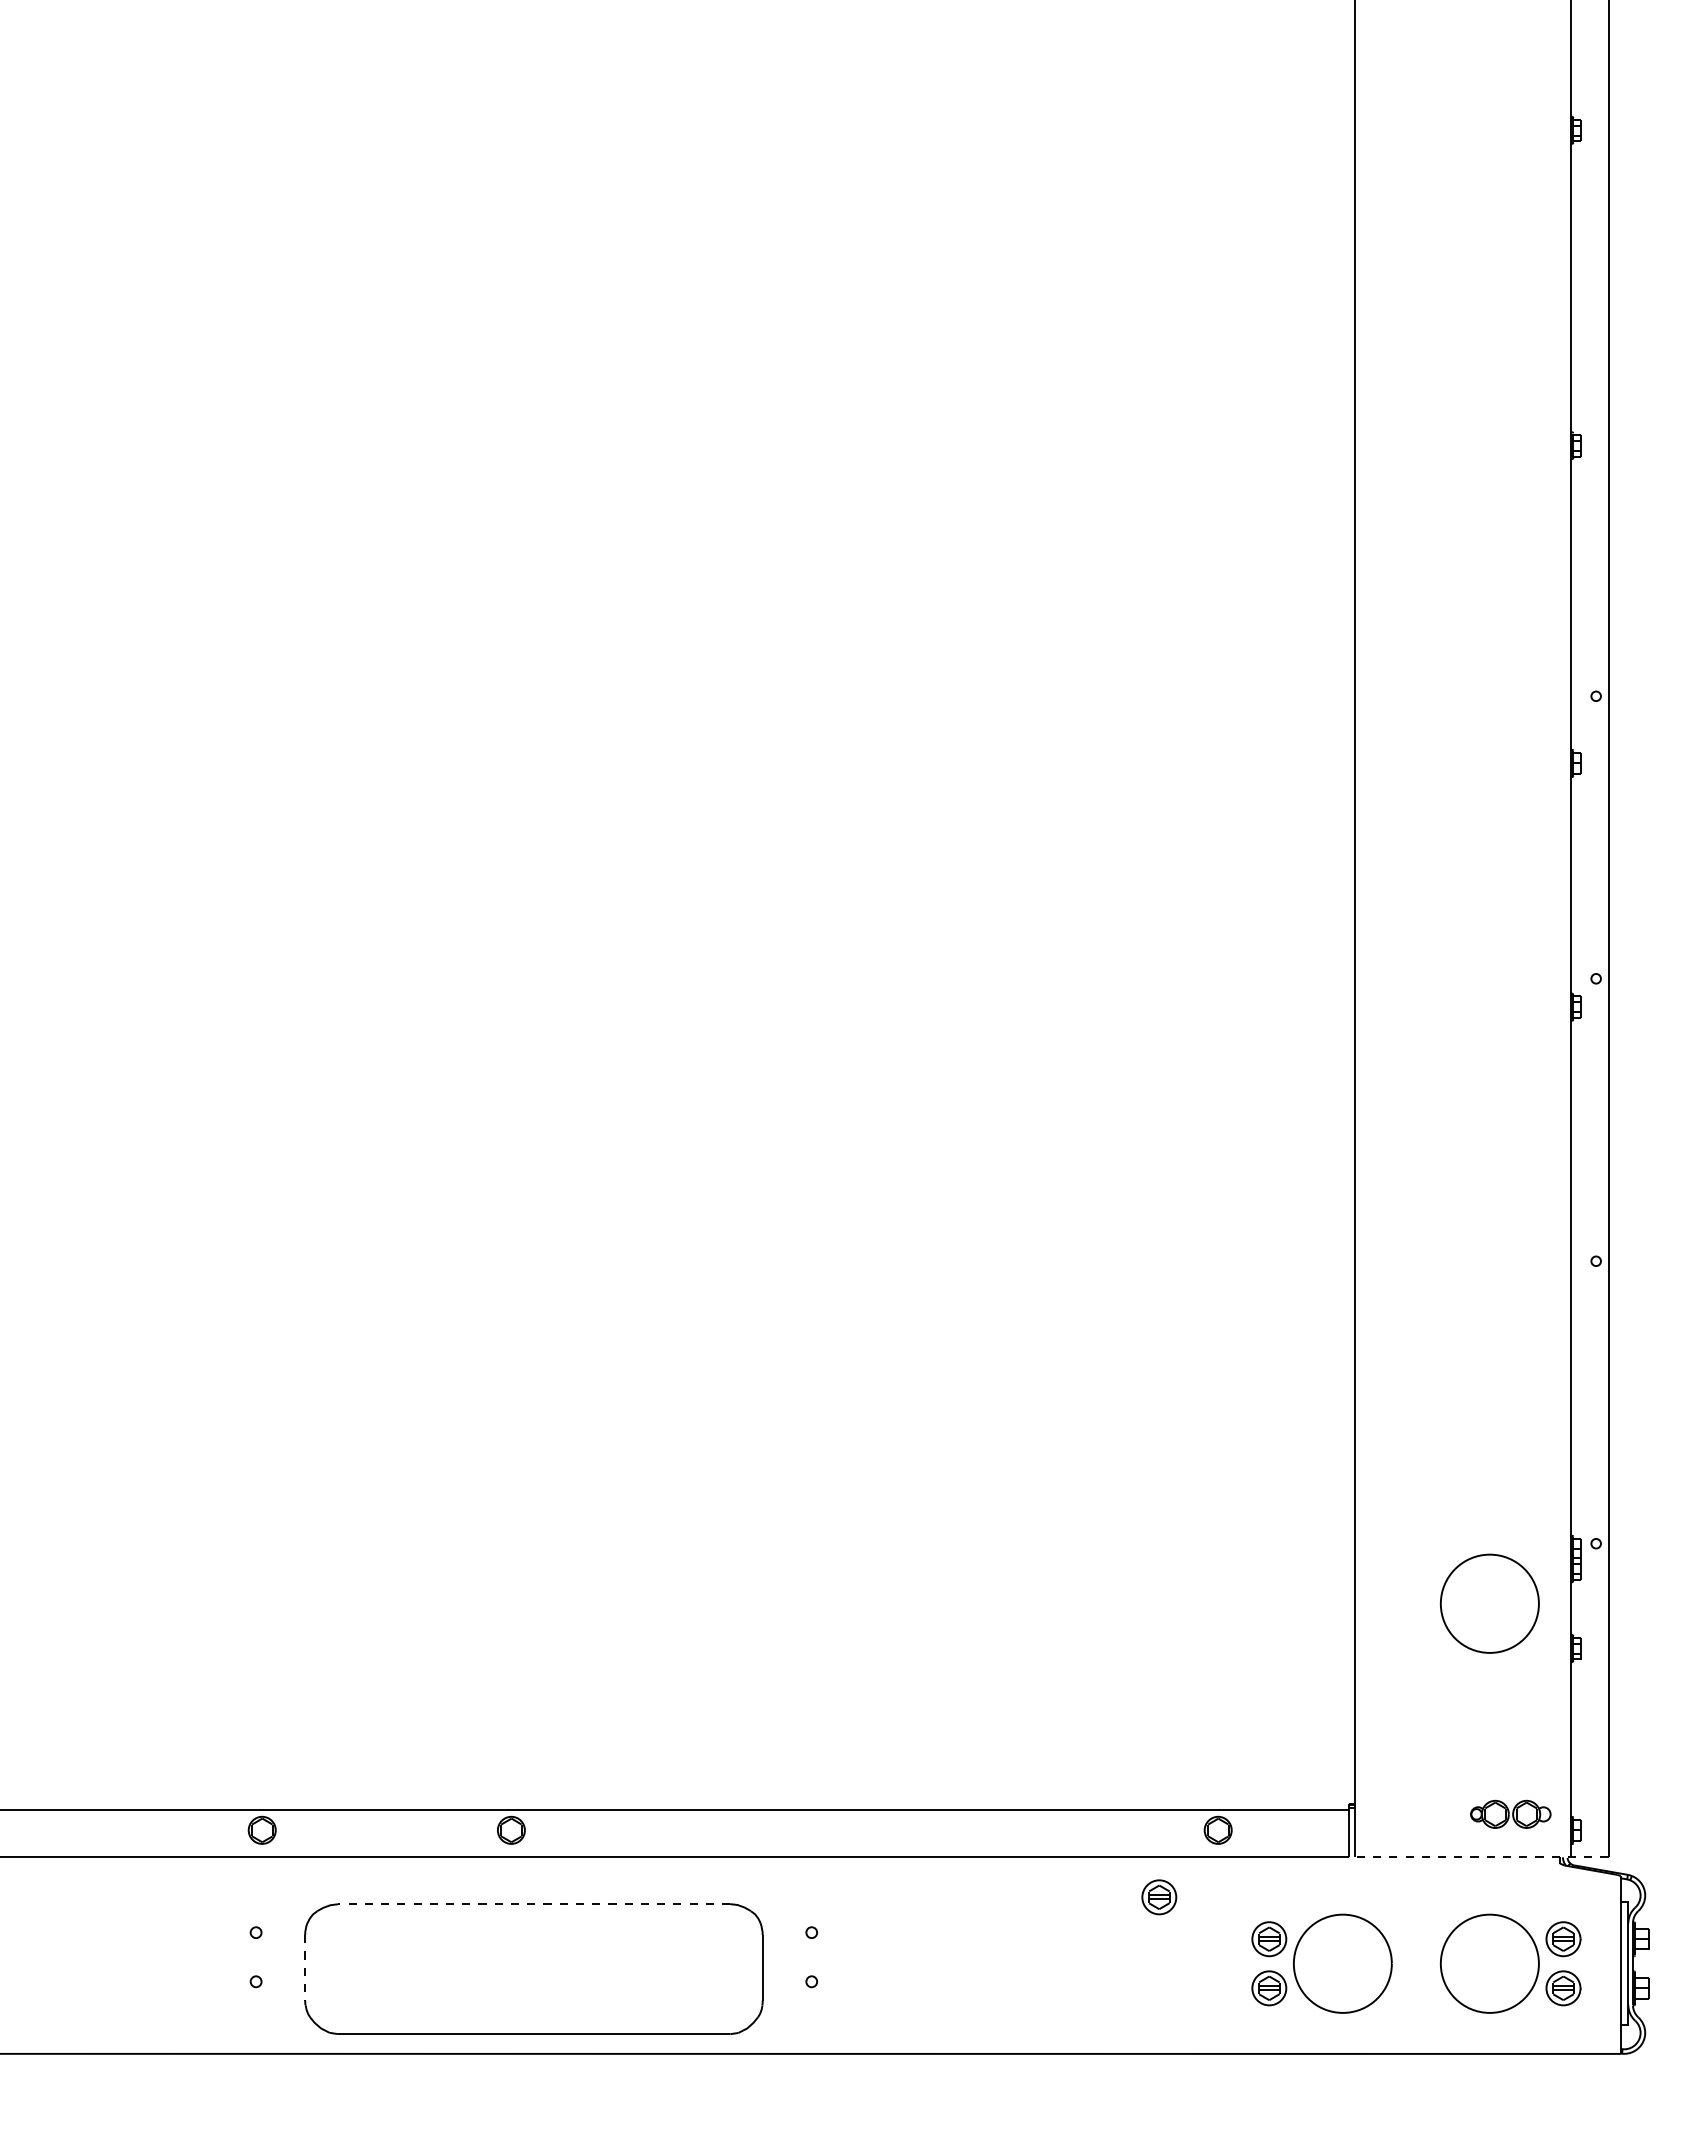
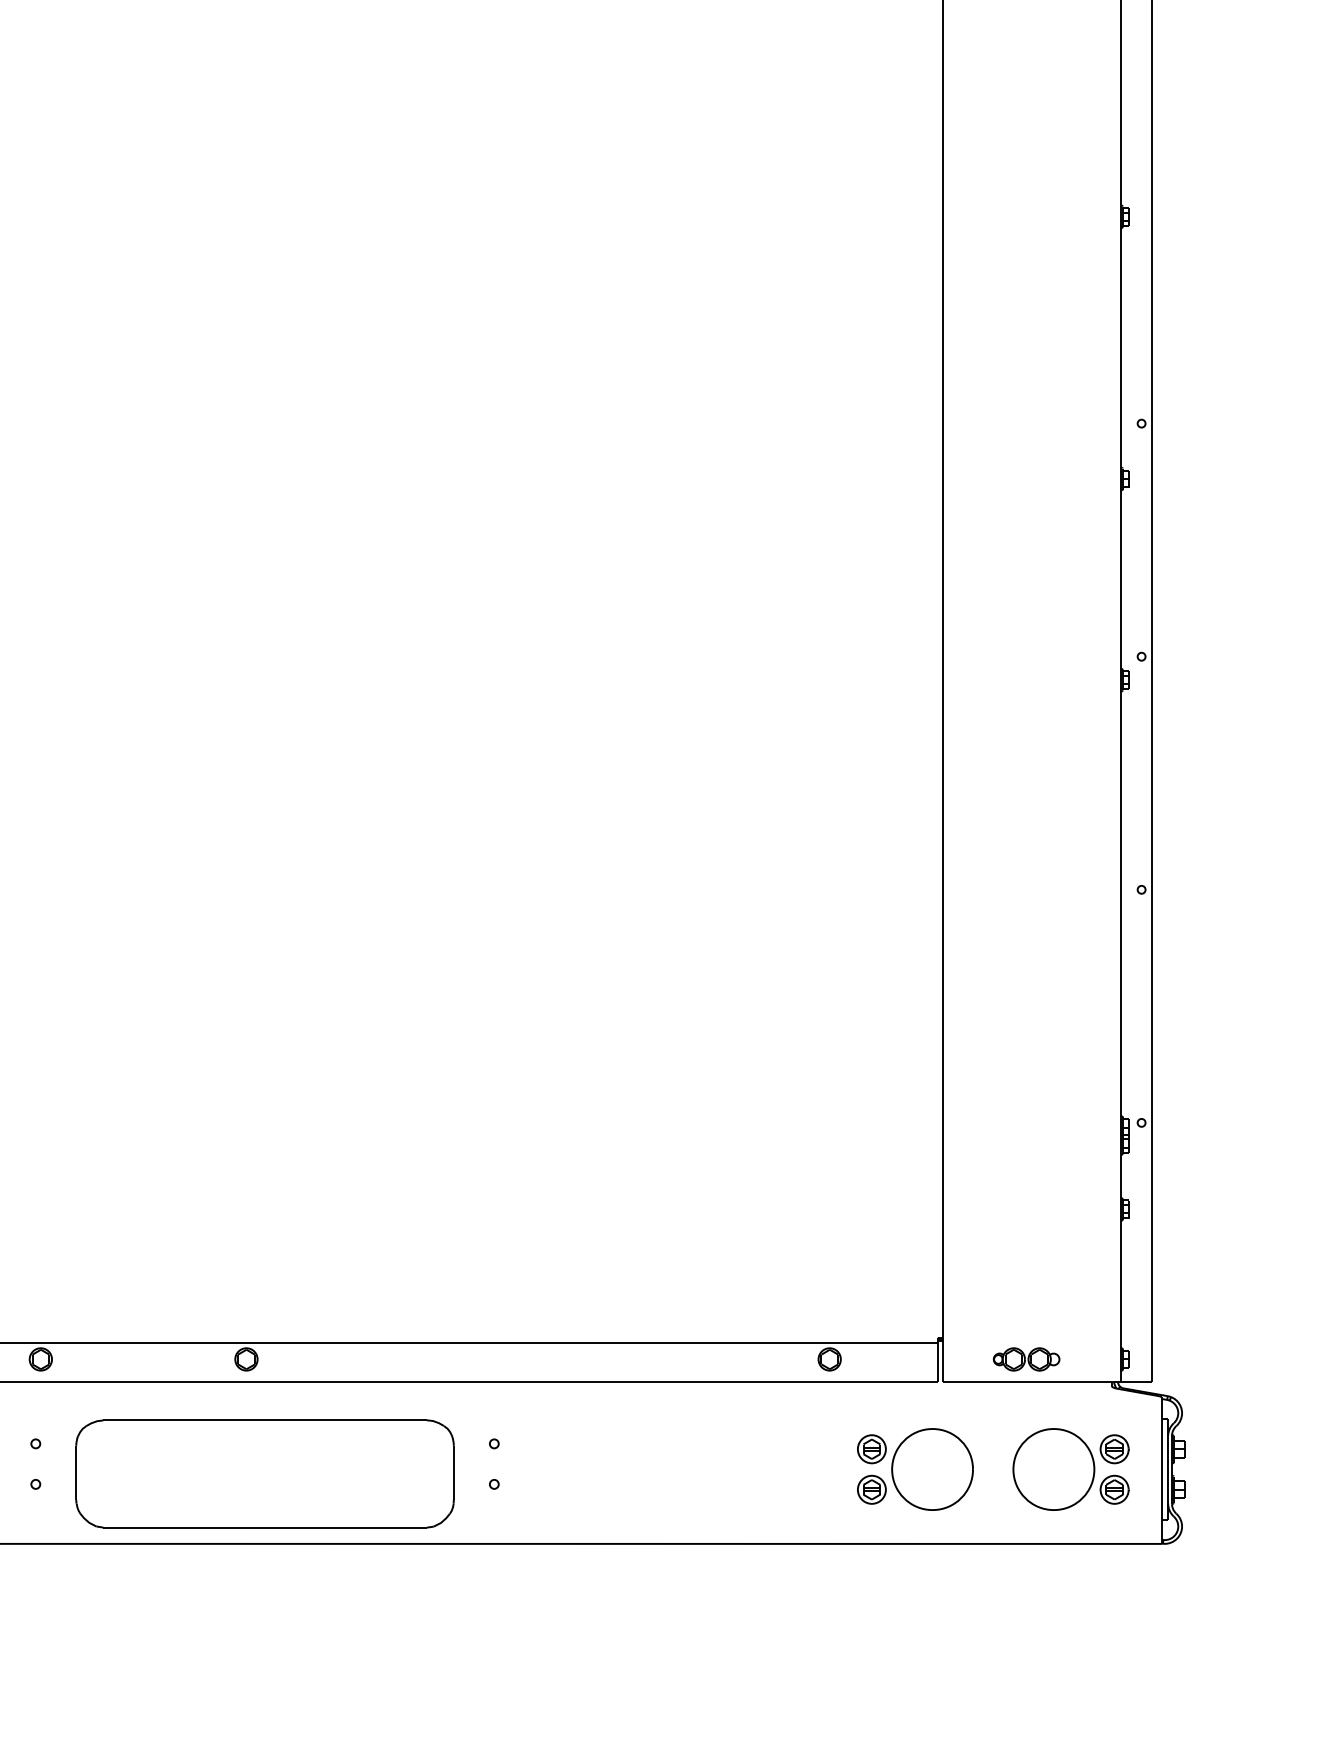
part: (1489, 1603) -> (1053, 1172), removed
part: (1510, 1813) -> (1026, 1358), moved
line: (1481, 1857) -> (1046, 1381), dashed -> solid
part: (1159, 1897) -> (781, 1414), removed
line: (533, 1904) -> (264, 1420), dashed -> solid
line: (305, 1967) -> (76, 1472), dashed -> solid

